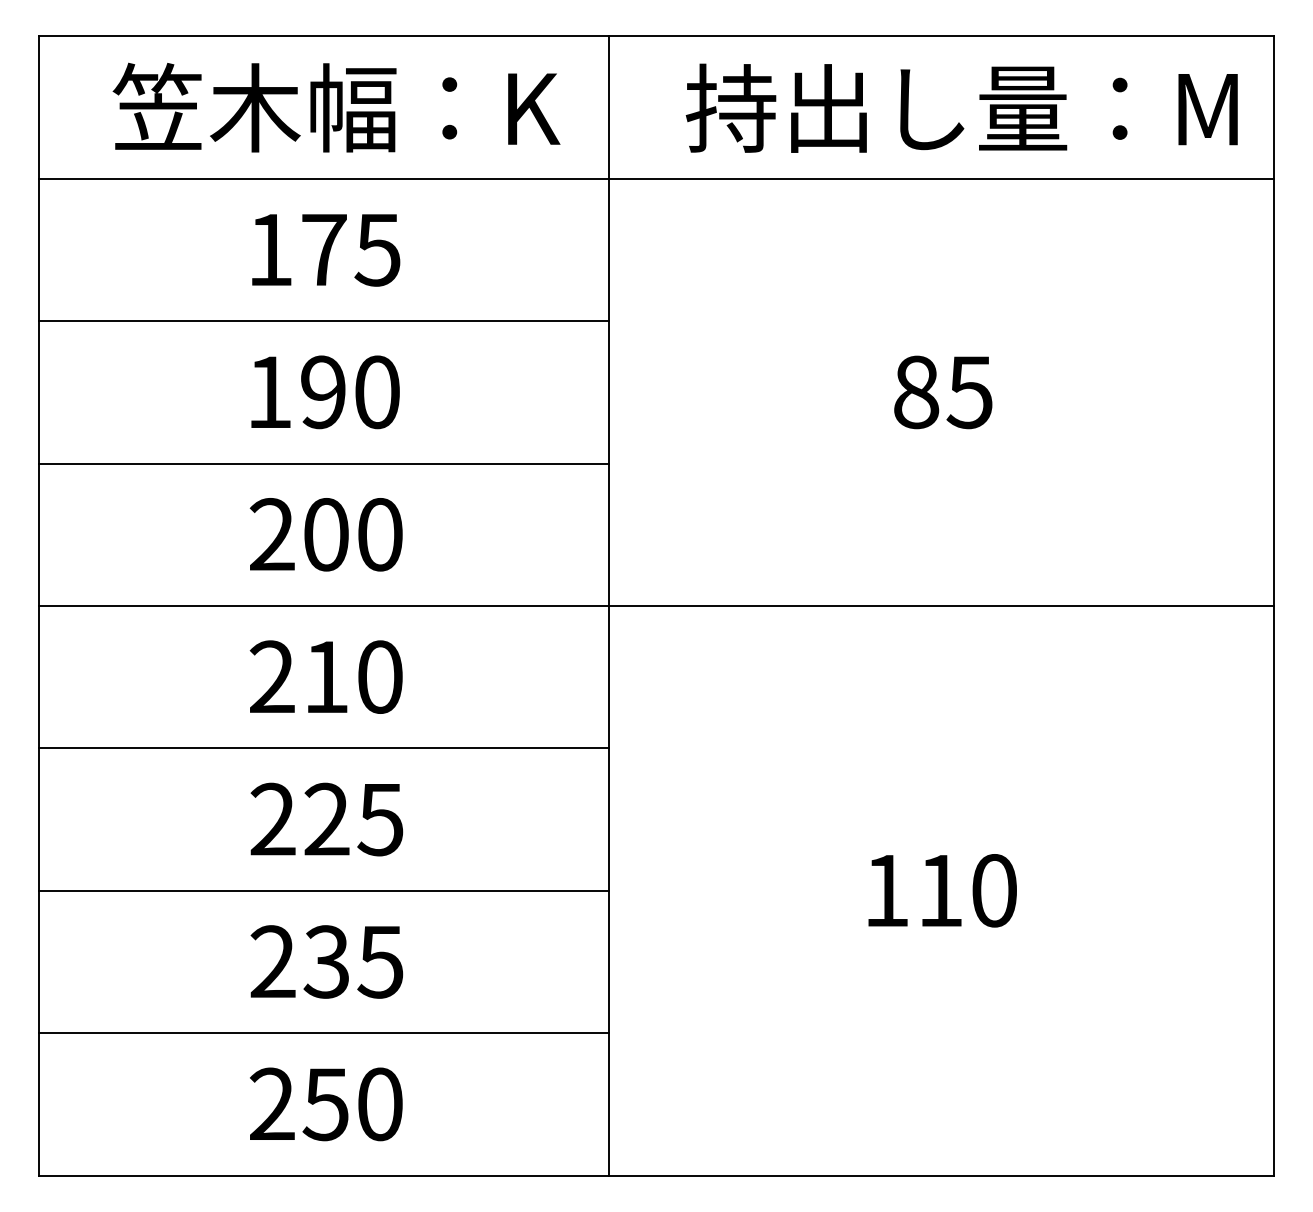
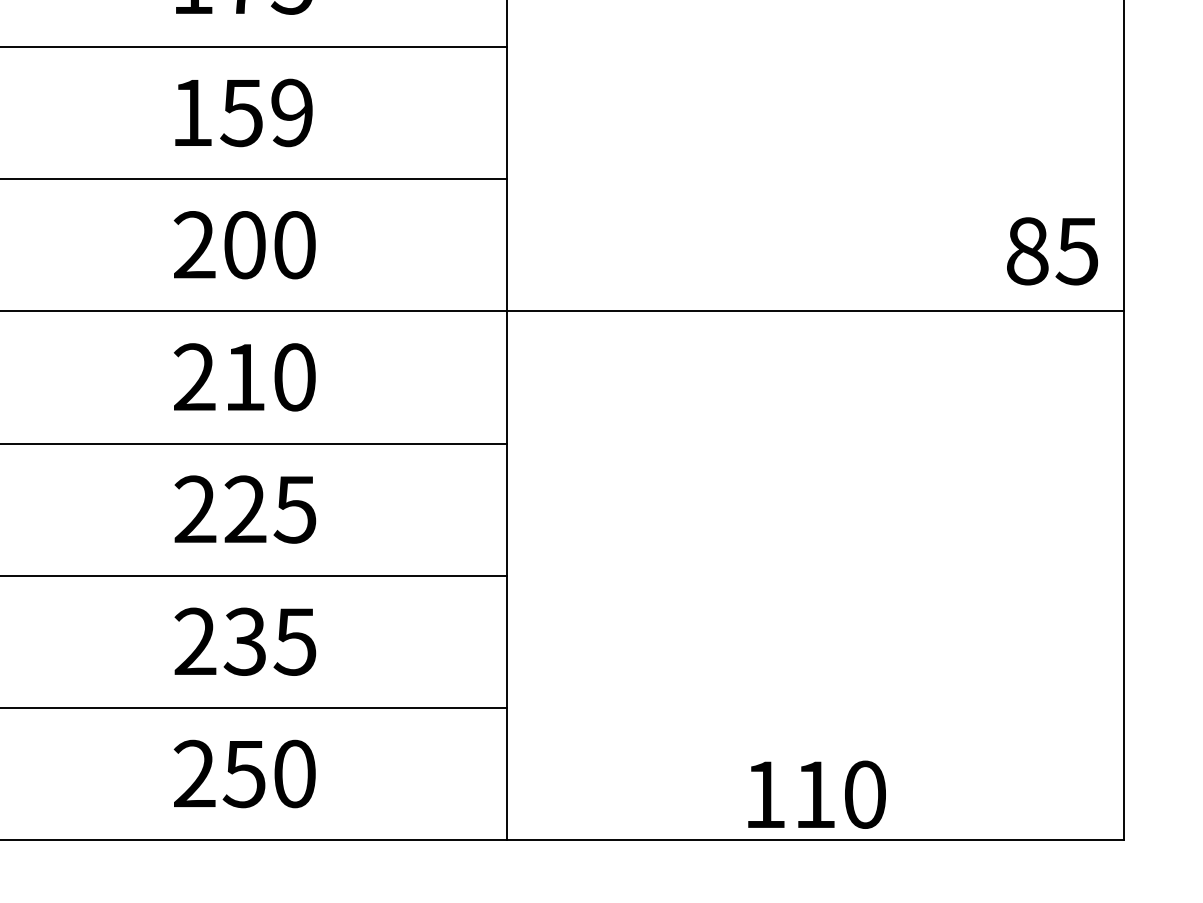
text: (349, 392) -> (266, 113), 190 -> 159
text: (943, 392) -> (1052, 251), moved
text: (942, 890) -> (816, 794), moved

